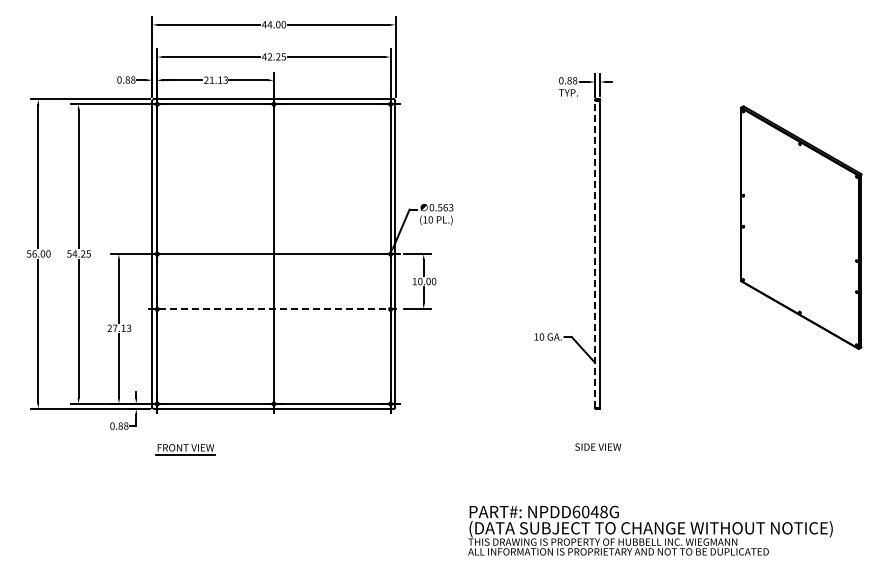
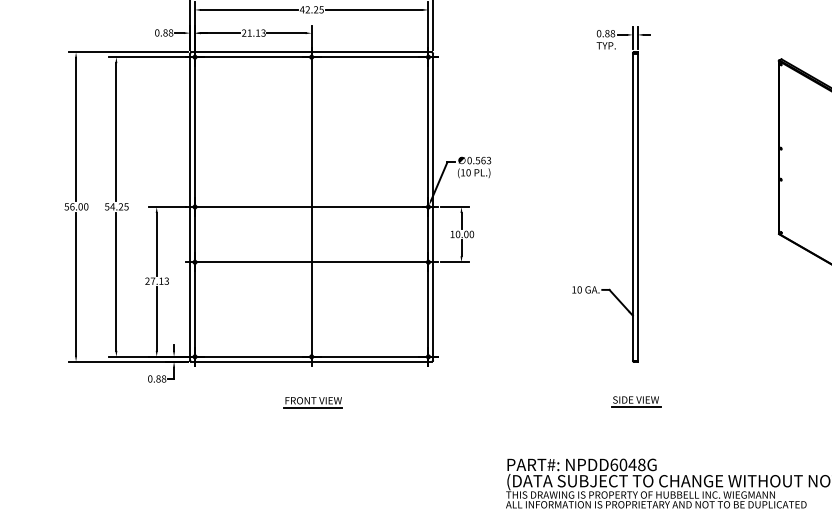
line: (595, 254) -> (633, 207), dashed -> solid
line: (273, 309) -> (311, 262), dashed -> solid
part: (185, 449) -> (313, 402), moved
line: (598, 454) -> (636, 407), added

